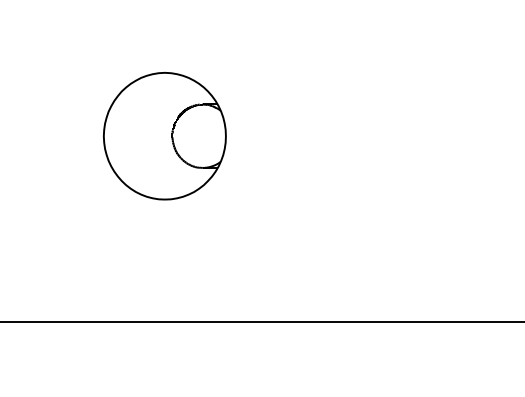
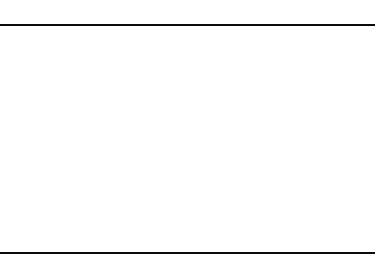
part: (164, 135) -> (77, 138), removed

